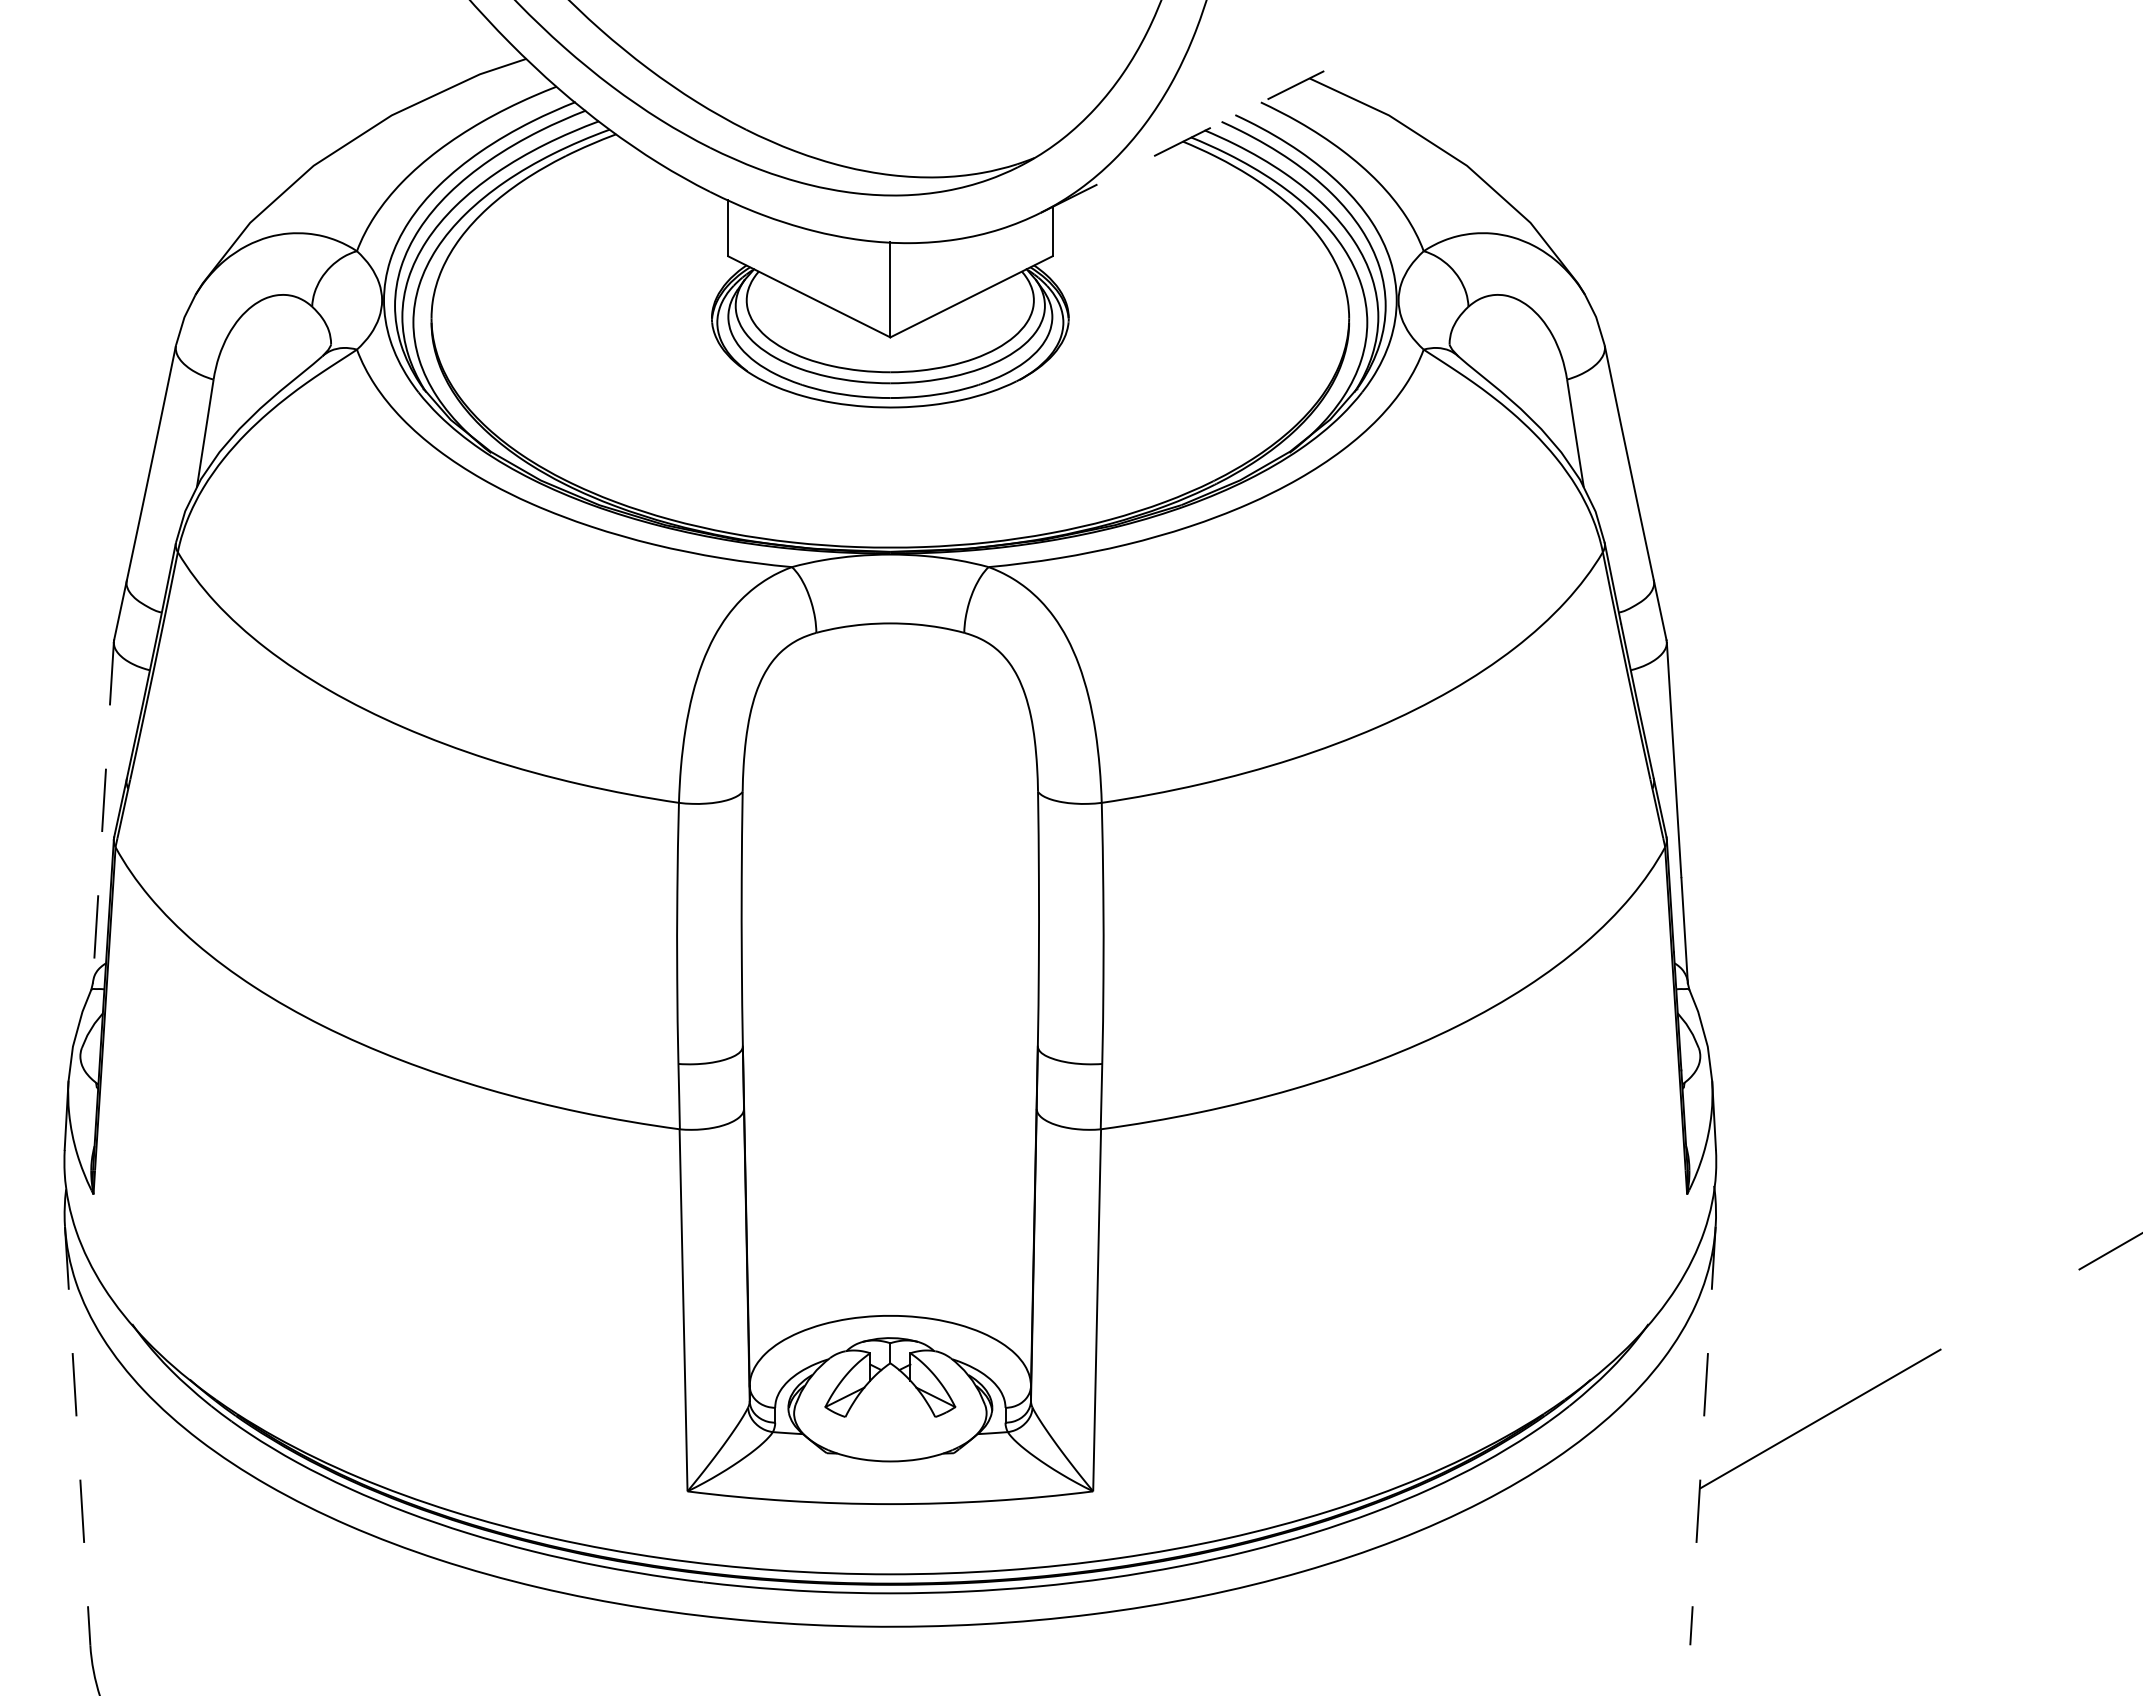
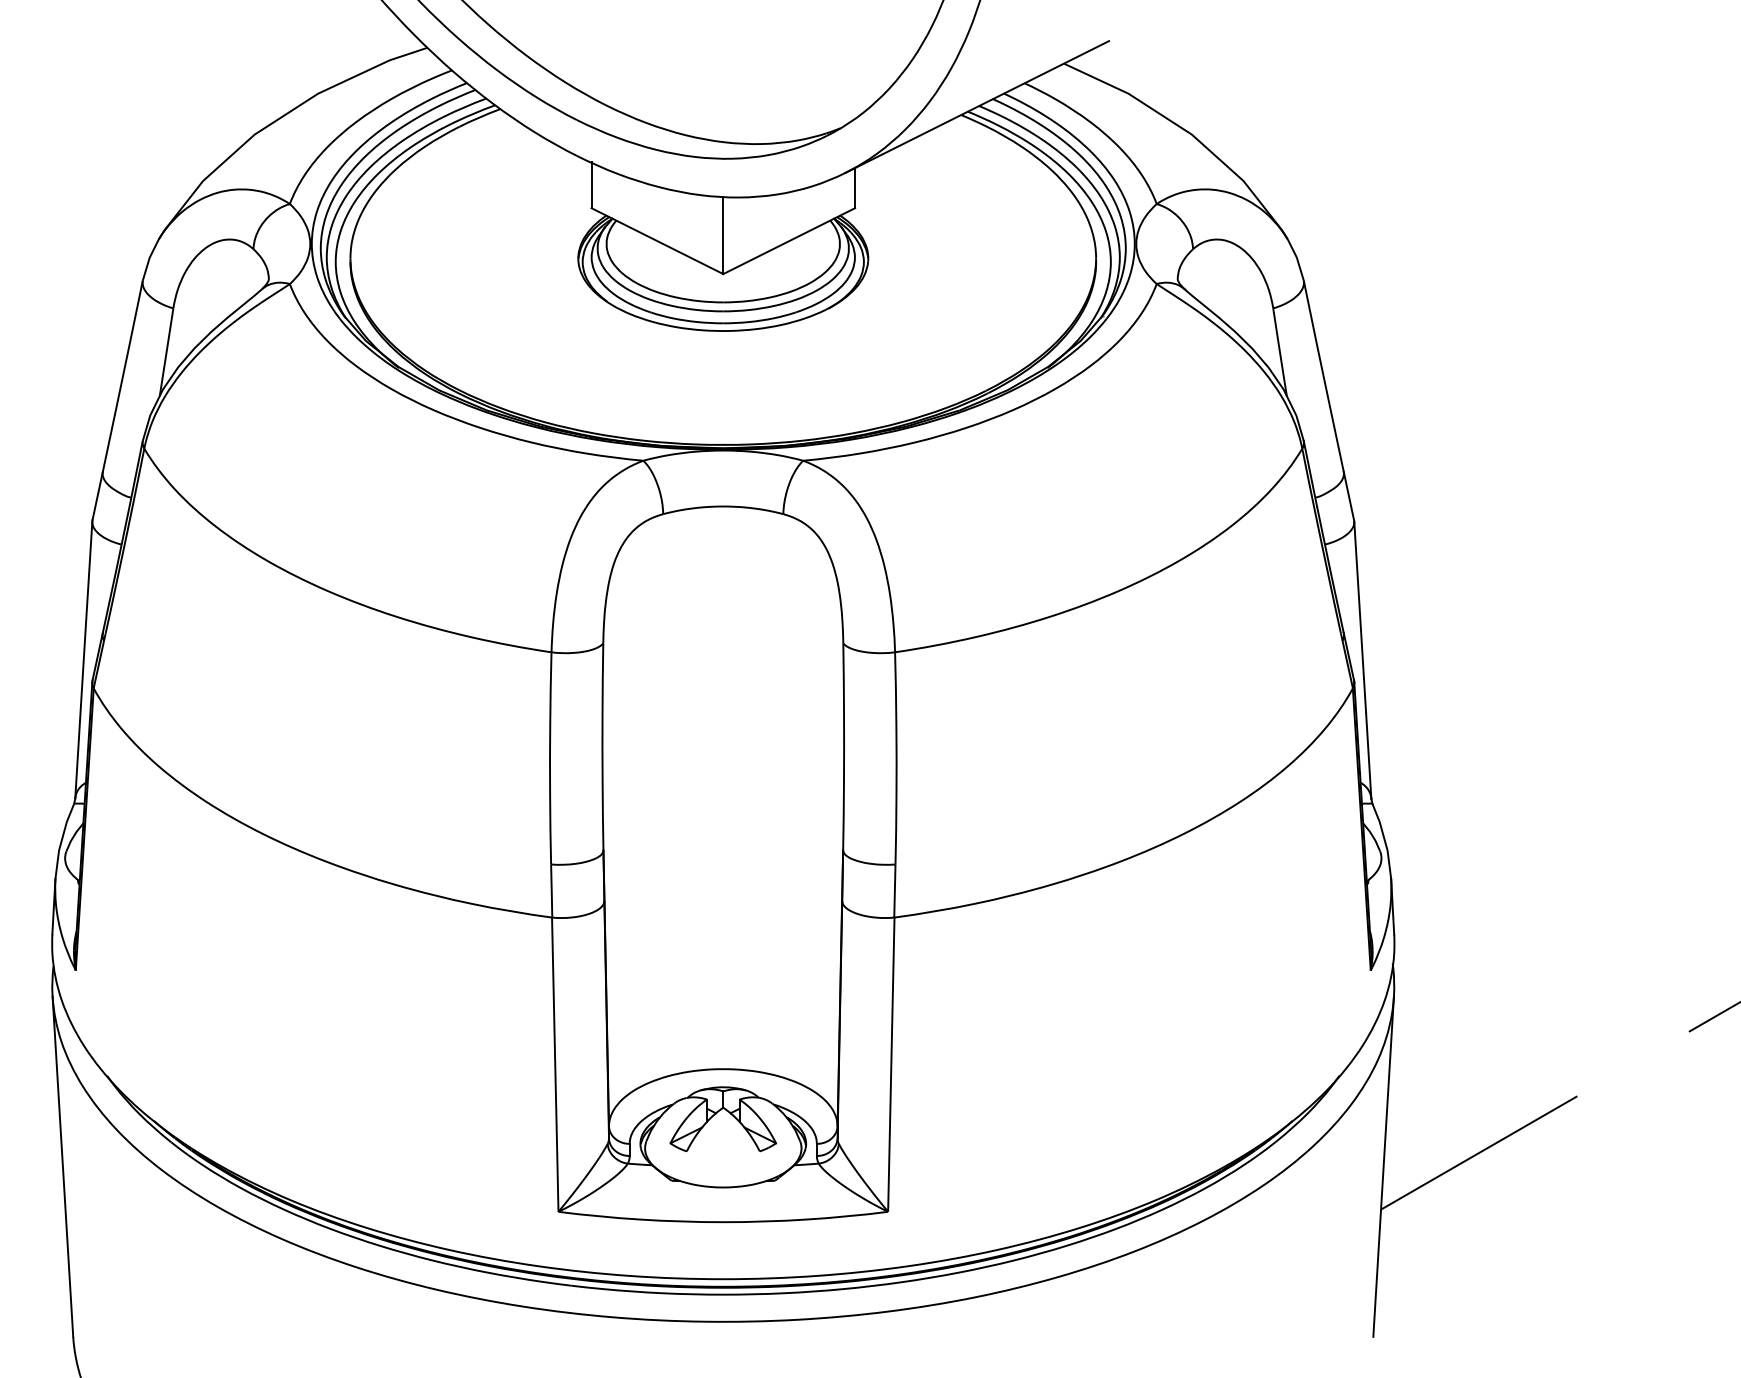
line: (1203, 131) -> (977, 106), dashed -> solid
line: (103, 813) -> (83, 660), dashed -> solid
line: (77, 1435) -> (62, 1166), dashed -> solid
line: (1702, 1435) -> (1383, 1166), dashed -> solid

